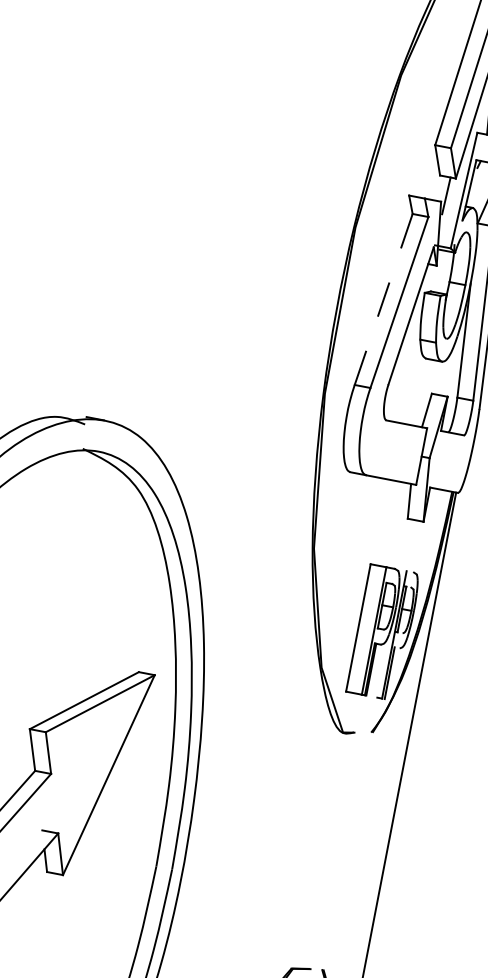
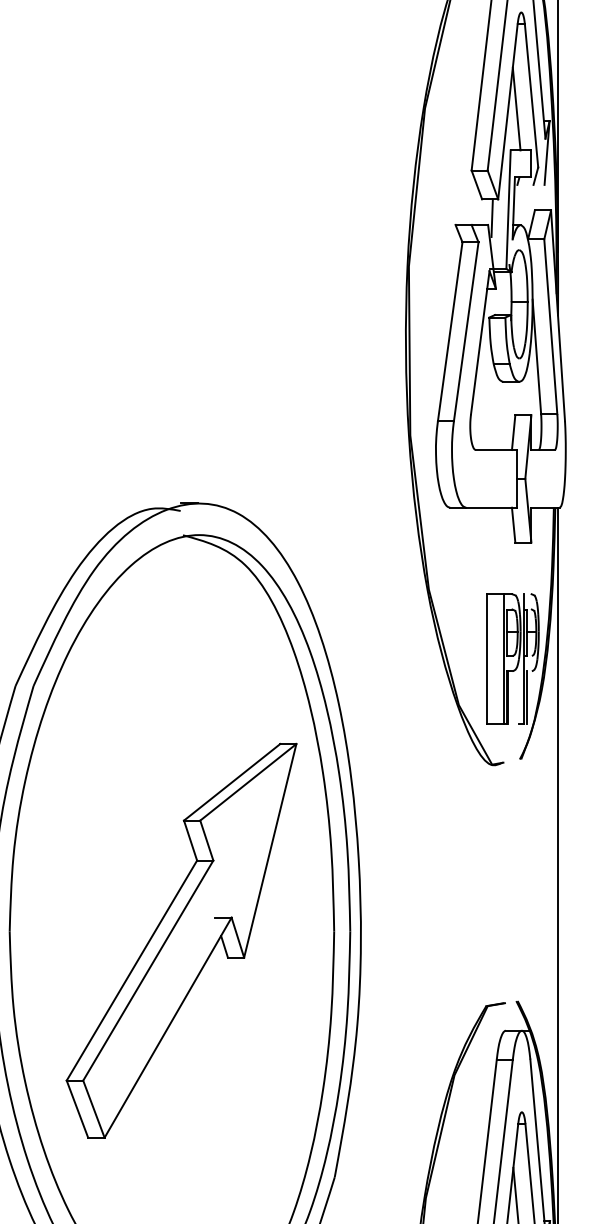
line: (384, 299) -> (450, 331), dashed -> solid

